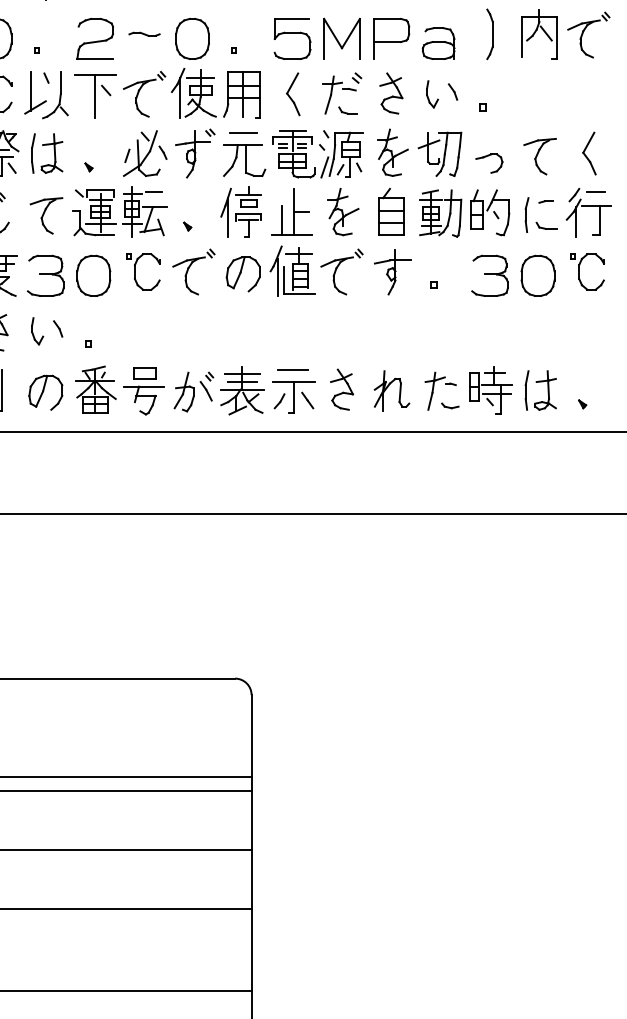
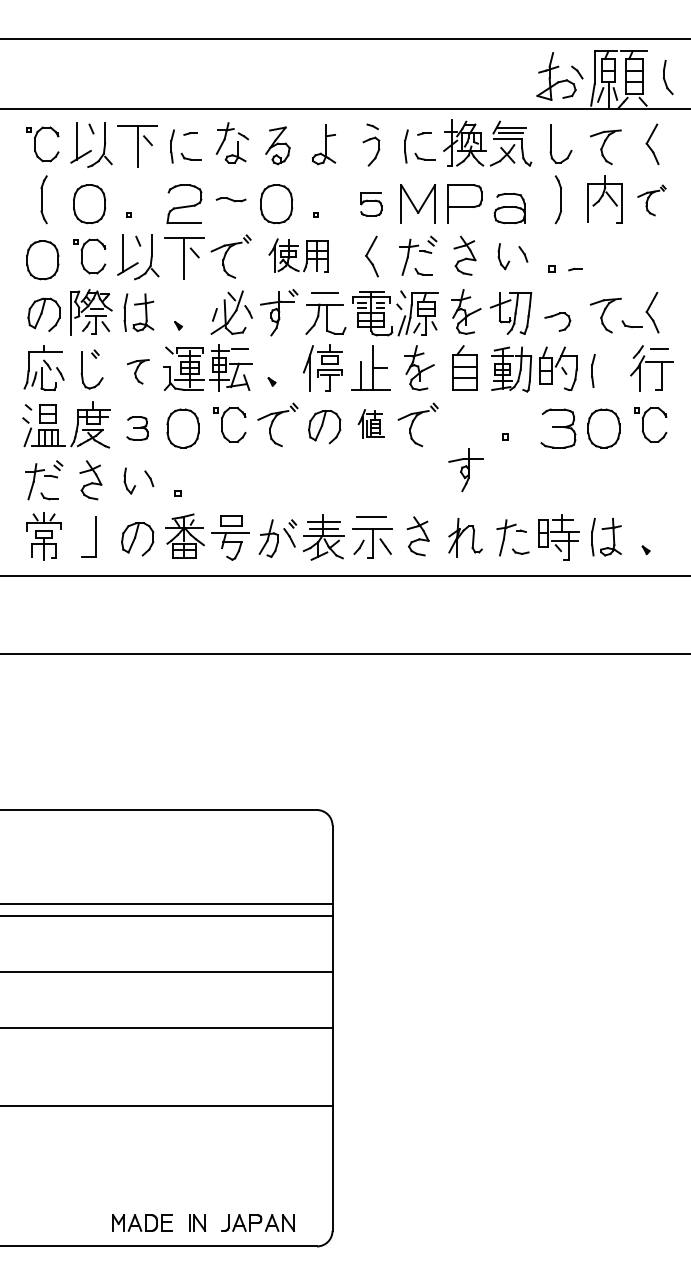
part: (588, 35) -> (651, 200), size x0.7
part: (292, 39) -> (371, 204), size x0.6
part: (215, 93) -> (298, 255), size x0.7
part: (546, 201) -> (575, 269), moved
part: (46, 215) -> (138, 371), size x0.7
part: (546, 225) -> (631, 323), moved
part: (291, 270) -> (370, 423), size x0.6
part: (391, 272) -> (465, 470), moved
part: (45, 275) -> (137, 428), size x0.6

